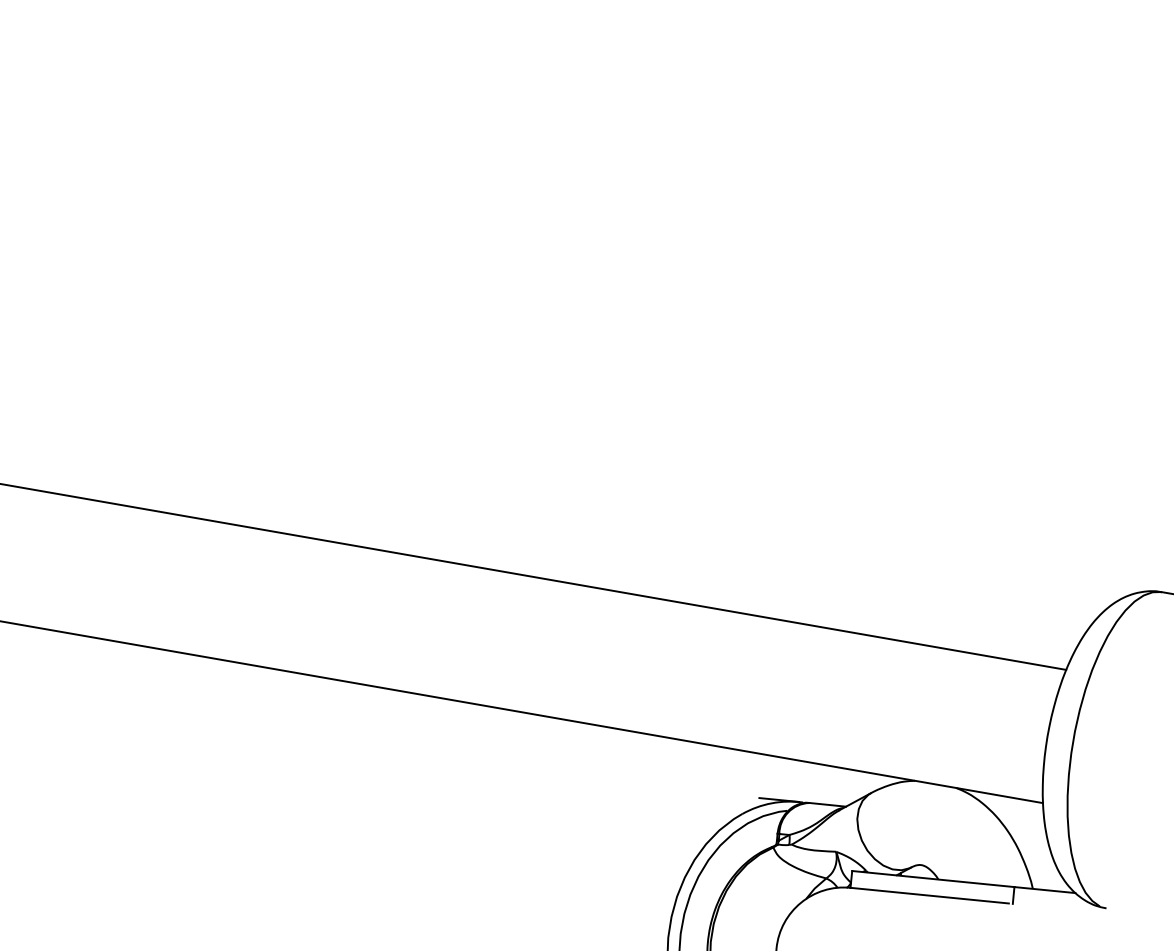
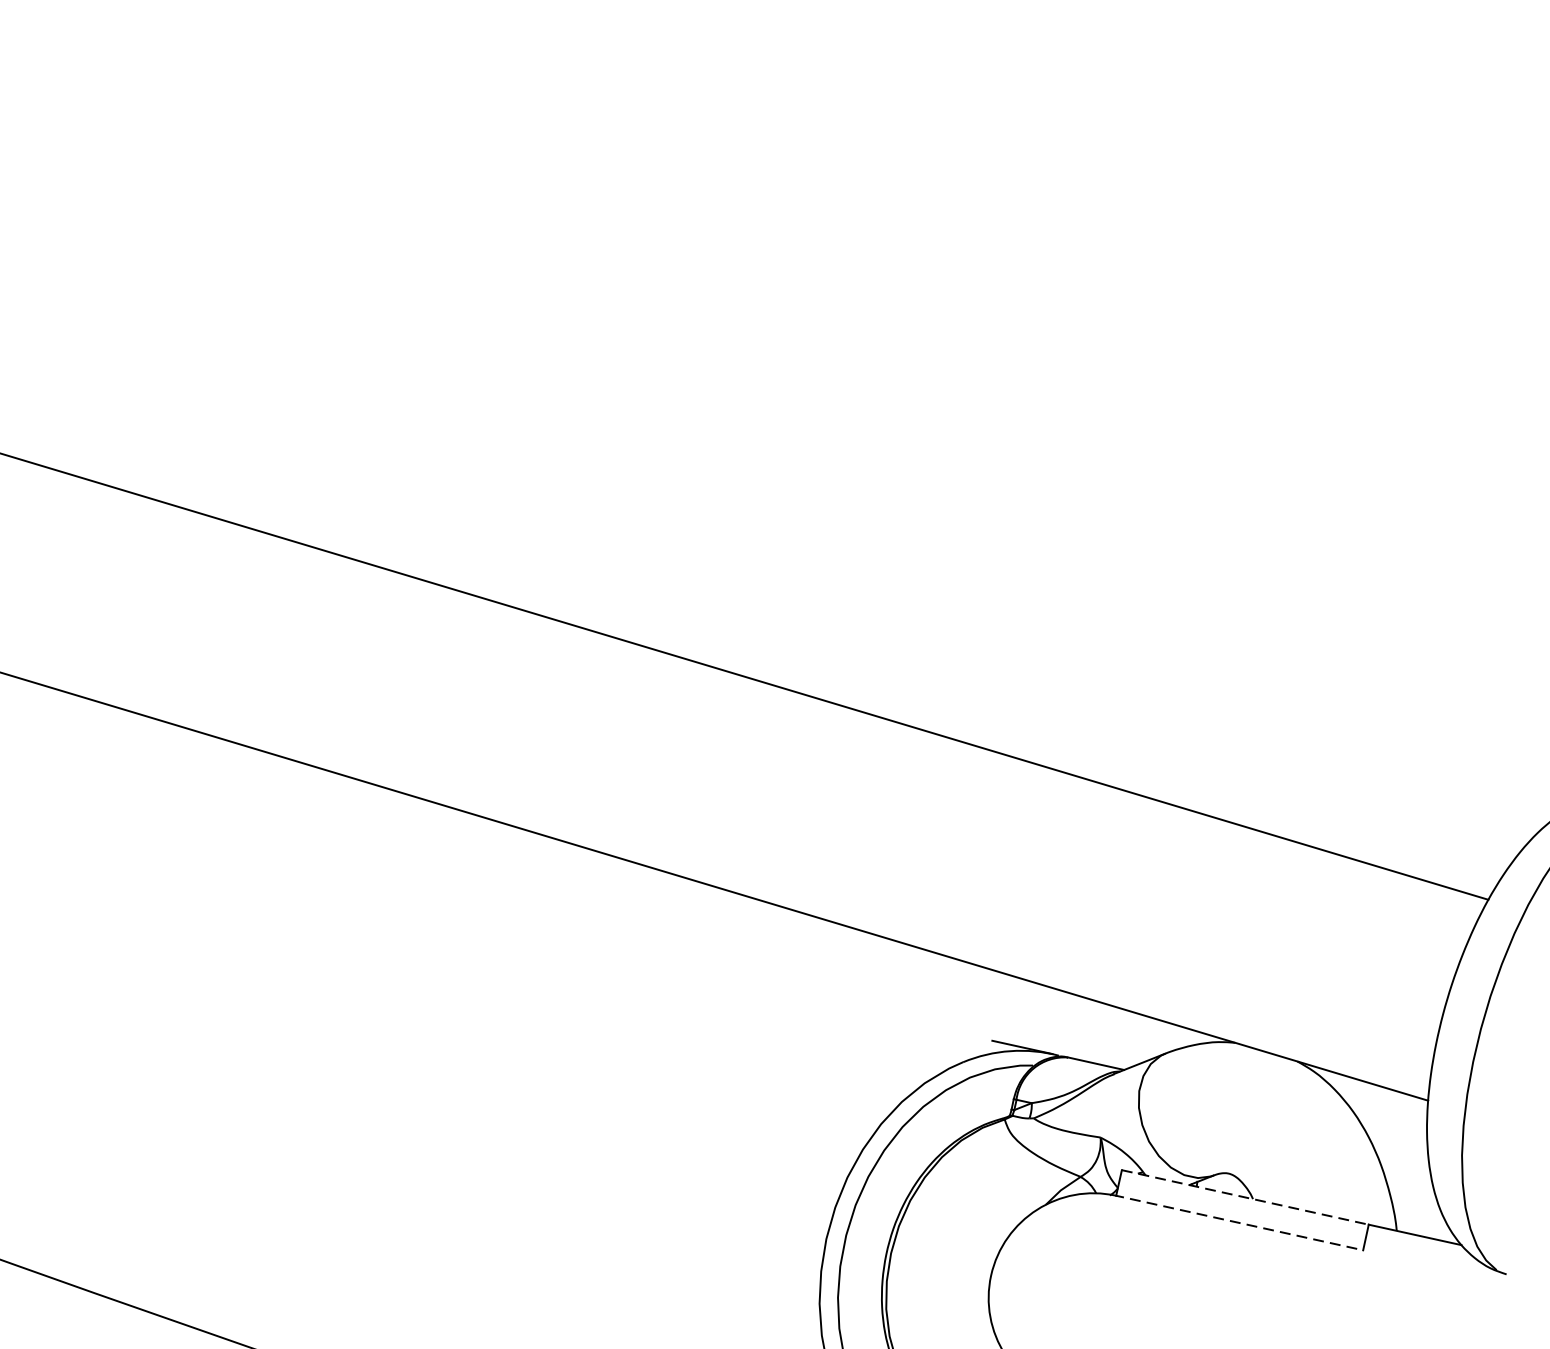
line: (933, 879) -> (1245, 1198), solid -> dashed
line: (929, 895) -> (1236, 1222), solid -> dashed

